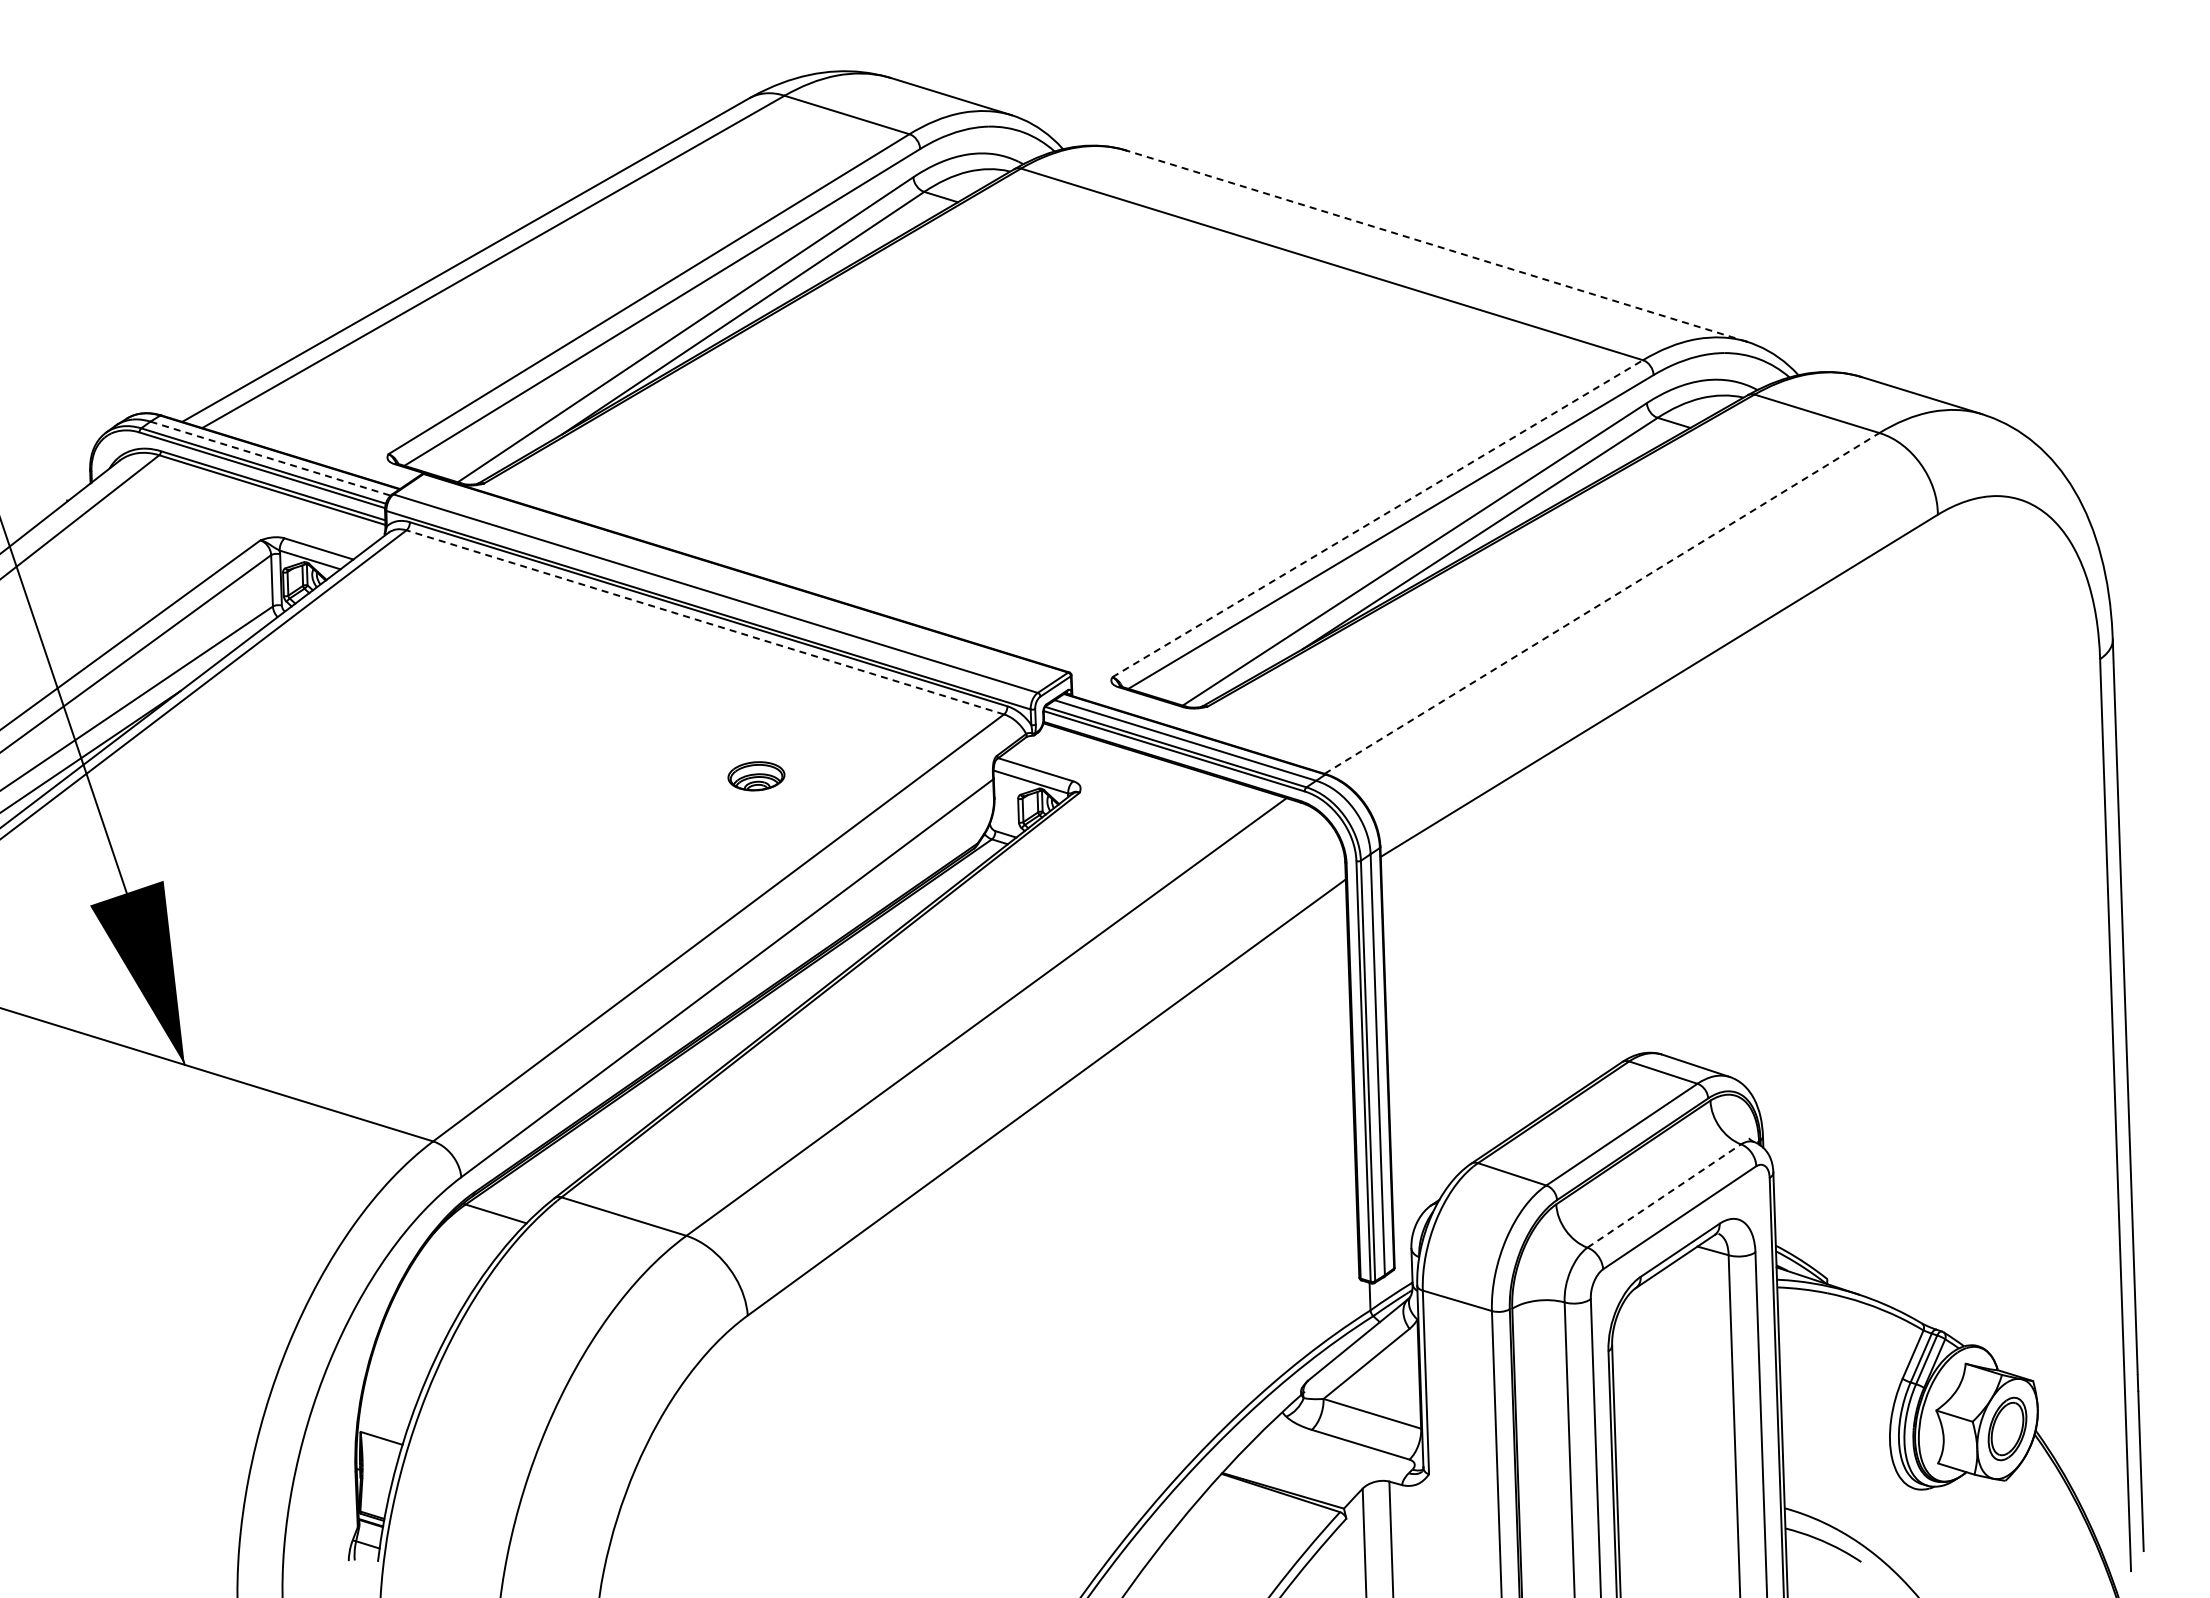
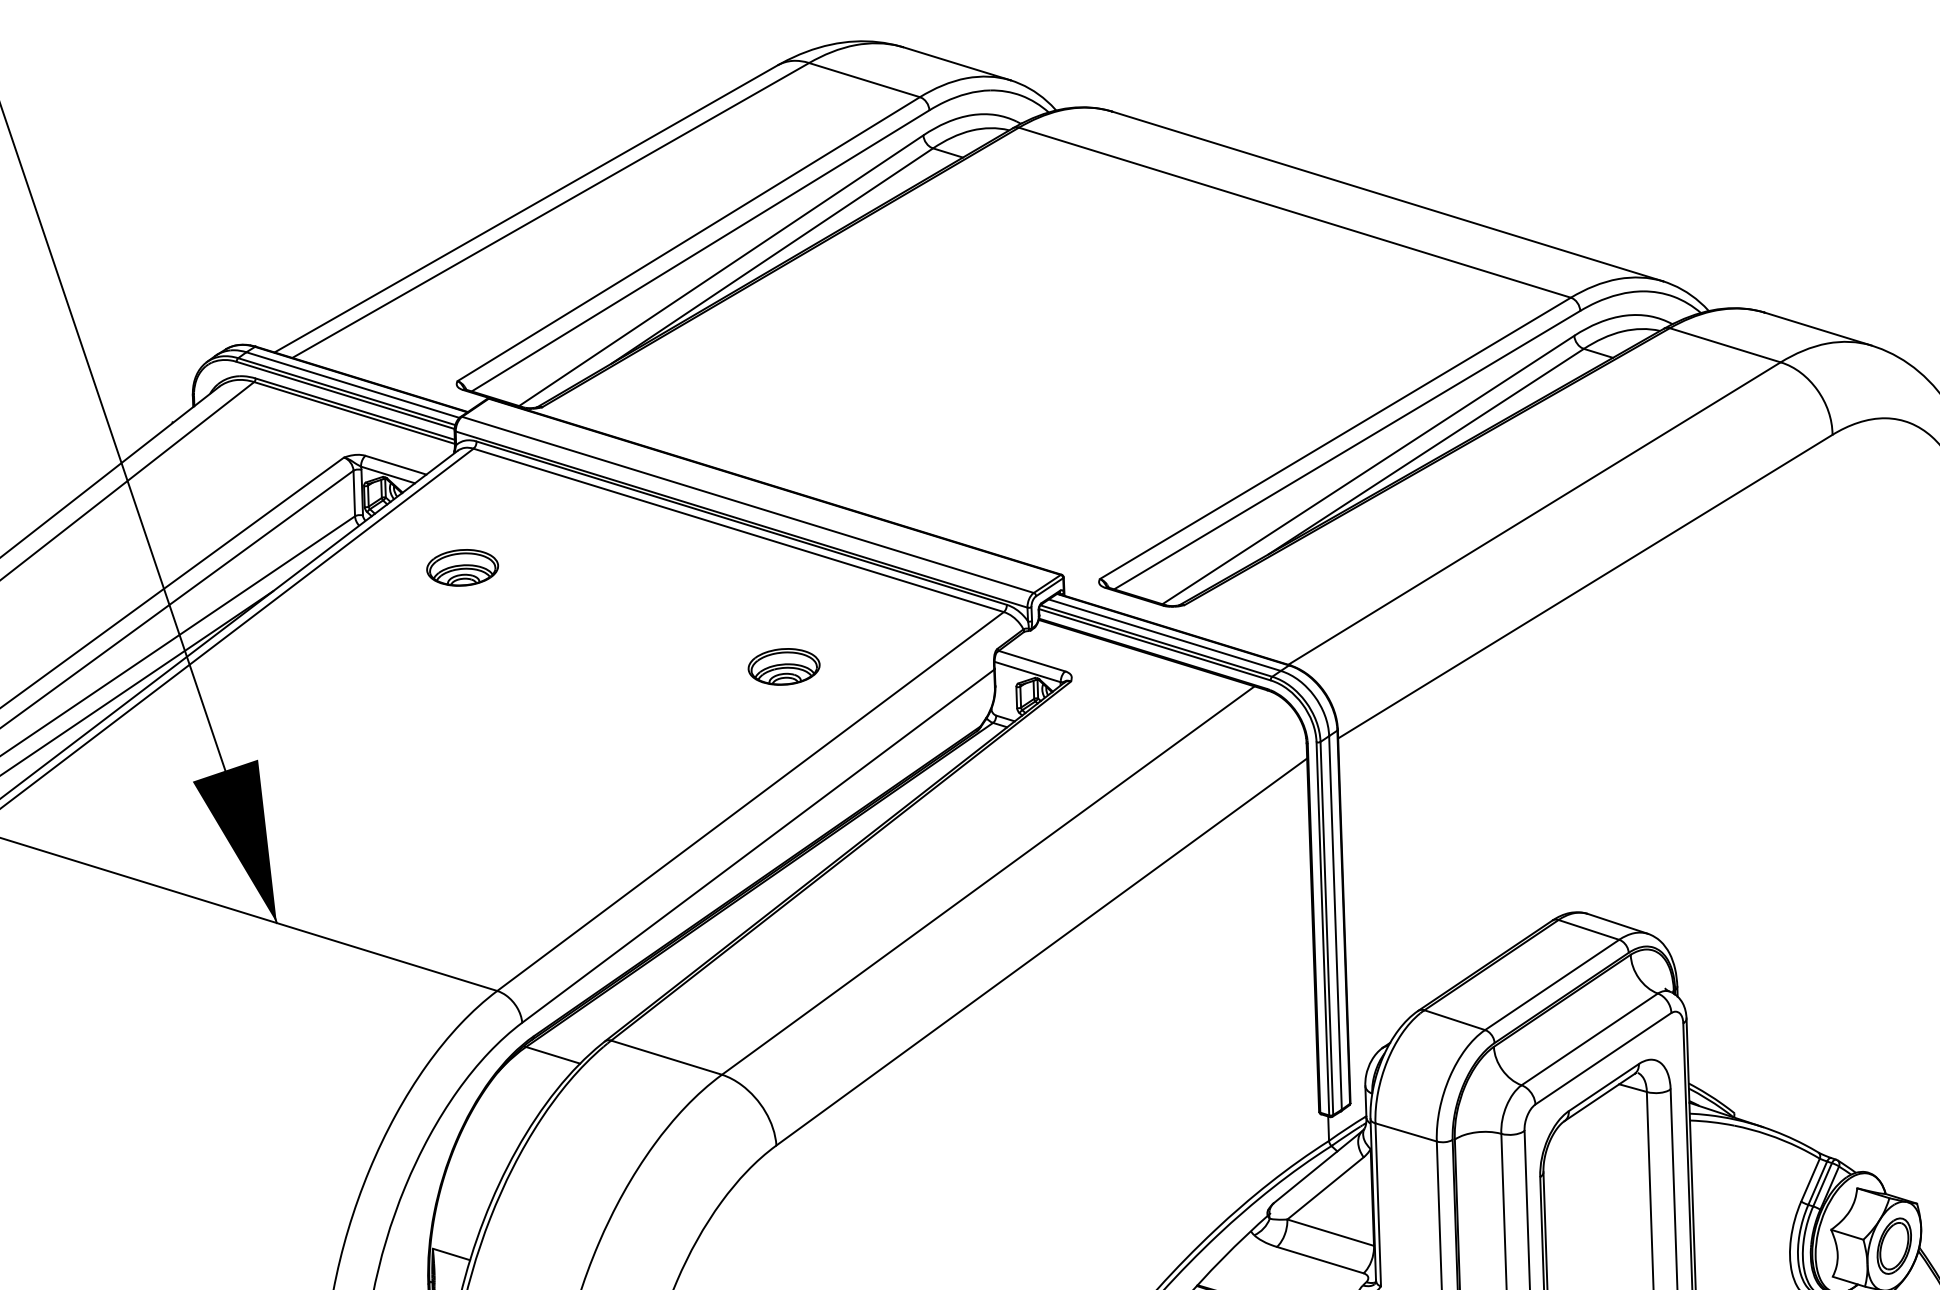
line: (1436, 246) -> (1387, 196), dashed -> solid
line: (270, 458) -> (352, 384), dashed -> solid
line: (1378, 518) -> (1336, 438), dashed -> solid
line: (1602, 603) -> (1534, 513), dashed -> solid
line: (705, 622) -> (738, 530), dashed -> solid
part: (394, 664) -> (462, 567), added
part: (756, 776) -> (784, 667), size x1.43
line: (1664, 1196) -> (1589, 1039), dashed -> solid

